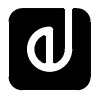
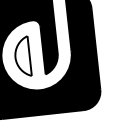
fill: (39, 48) -> (21, 55), removed

